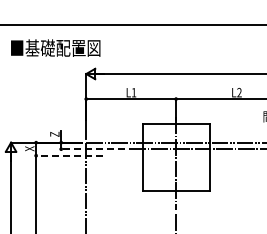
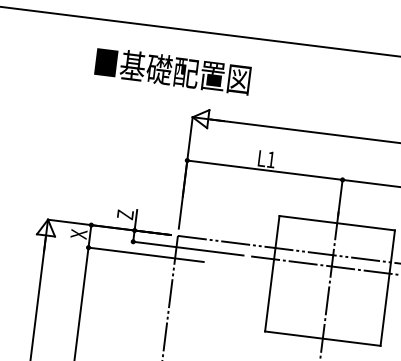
text: (55, 47) -> (172, 69), moved
line: (93, 149) -> (188, 249), dashed -> solid
line: (68, 155) -> (144, 254), dashed -> solid

